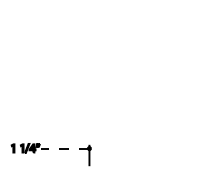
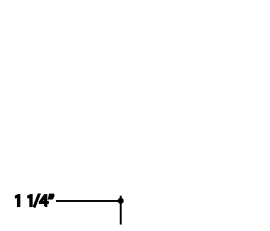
line: (64, 148) -> (87, 200), dashed -> solid

